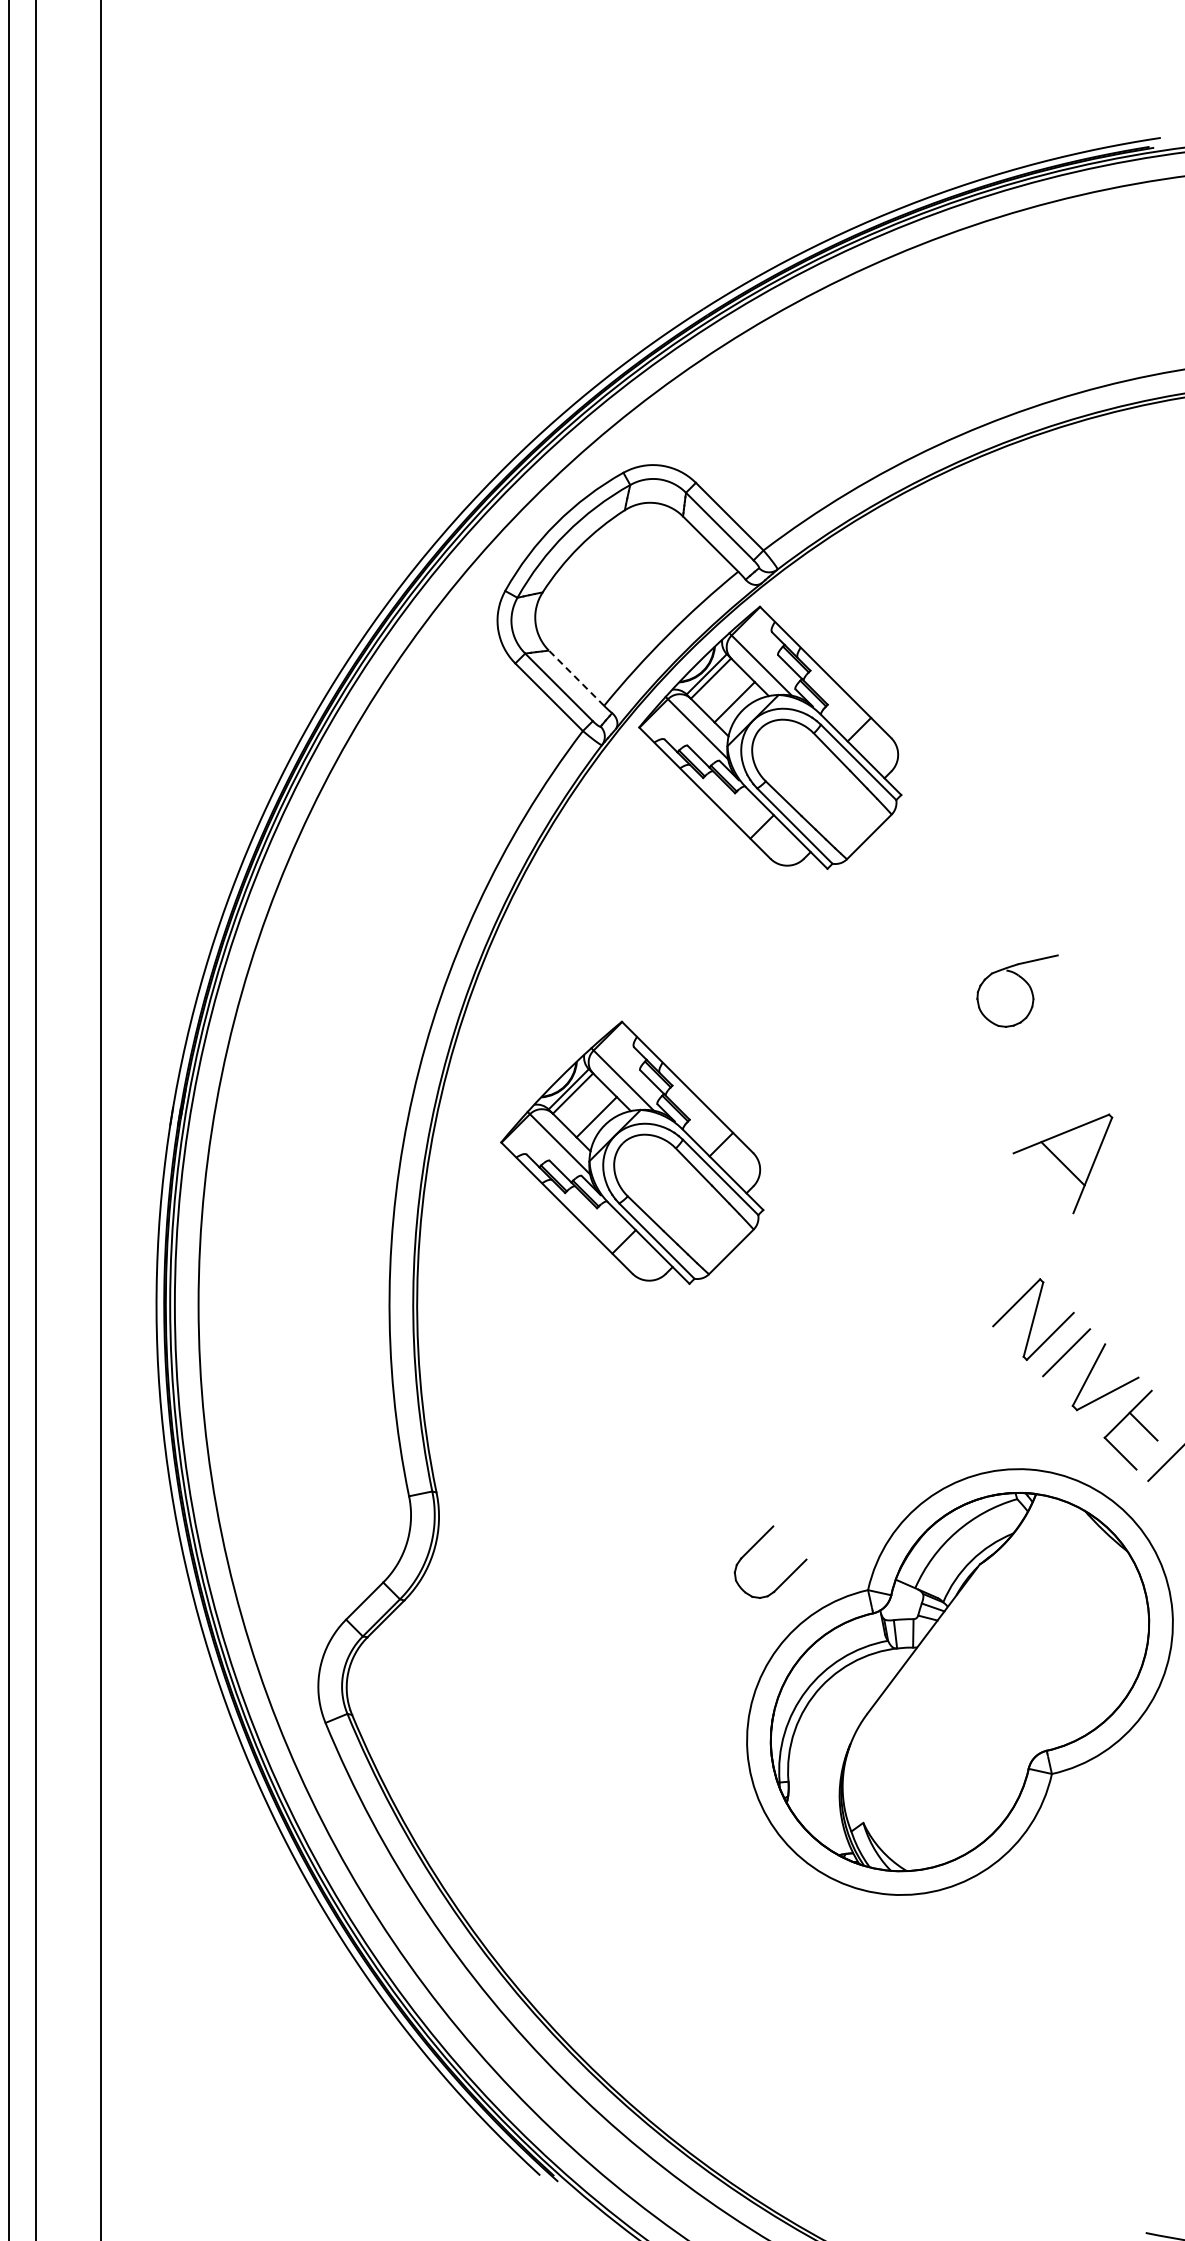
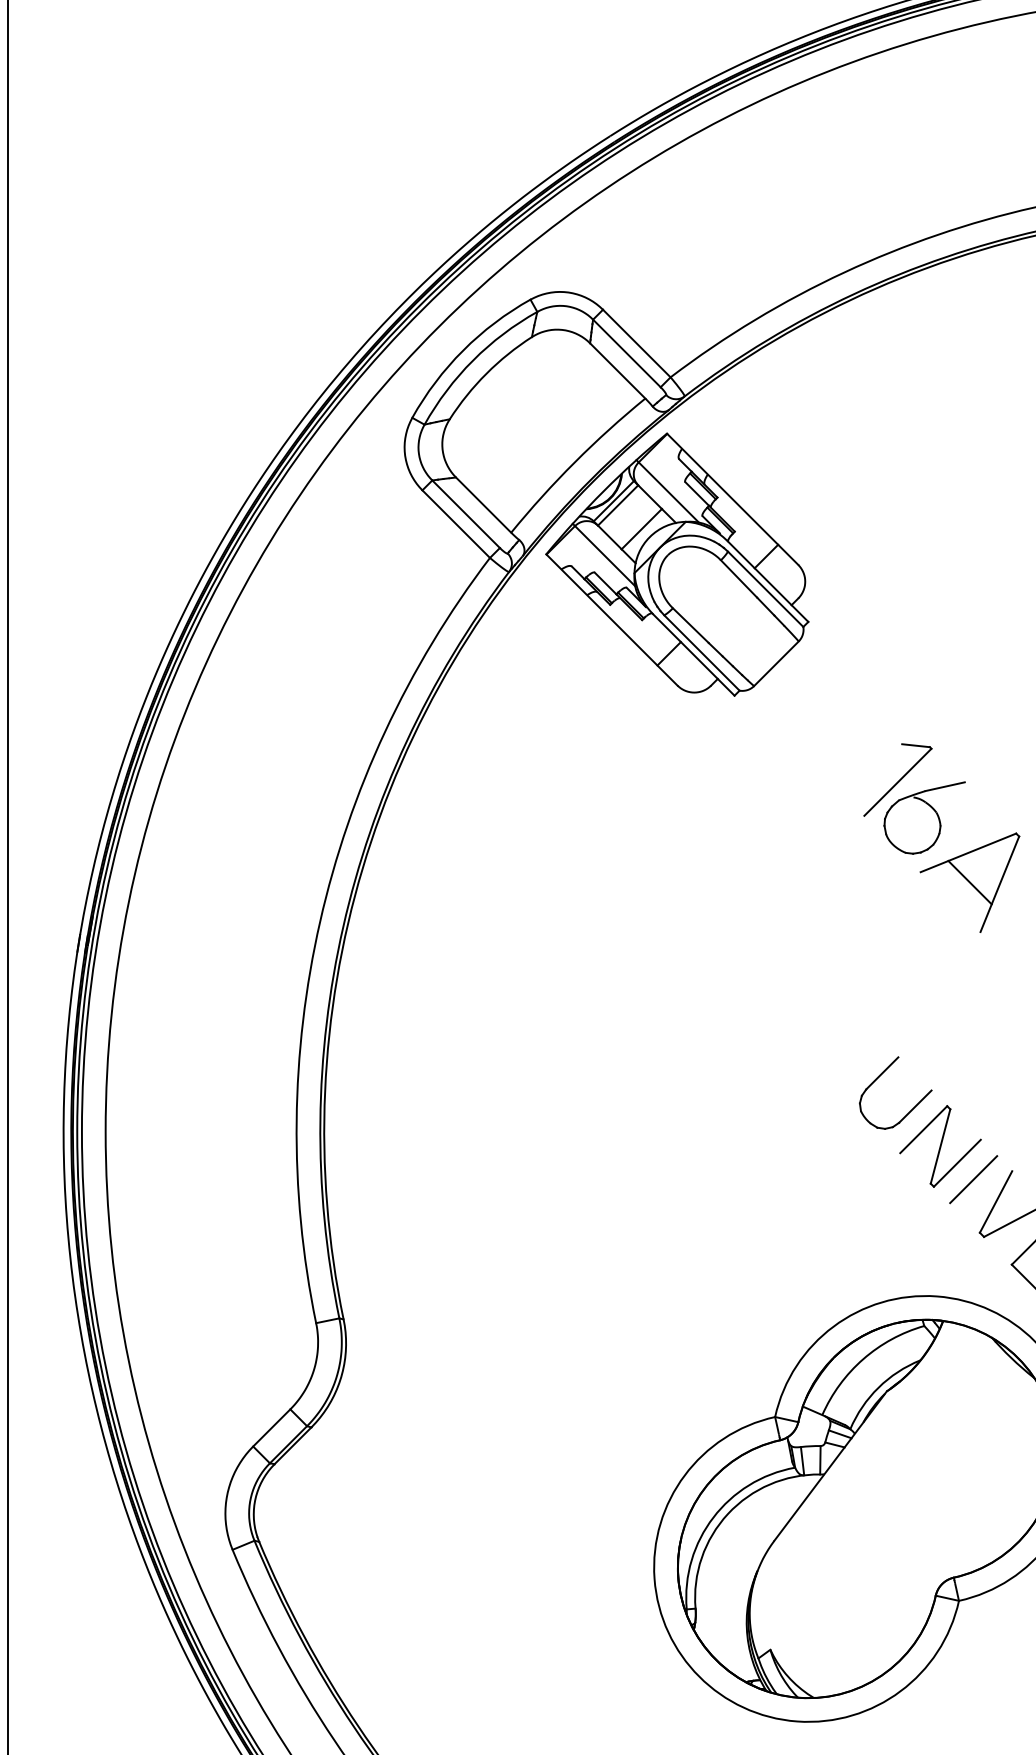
line: (576, 677) -> (483, 504), dashed -> solid
part: (990, 952) -> (897, 779), added
part: (632, 1152) -> (539, 979), removed
part: (1062, 1163) -> (969, 882), moved
part: (755, 1545) -> (880, 1076), moved

